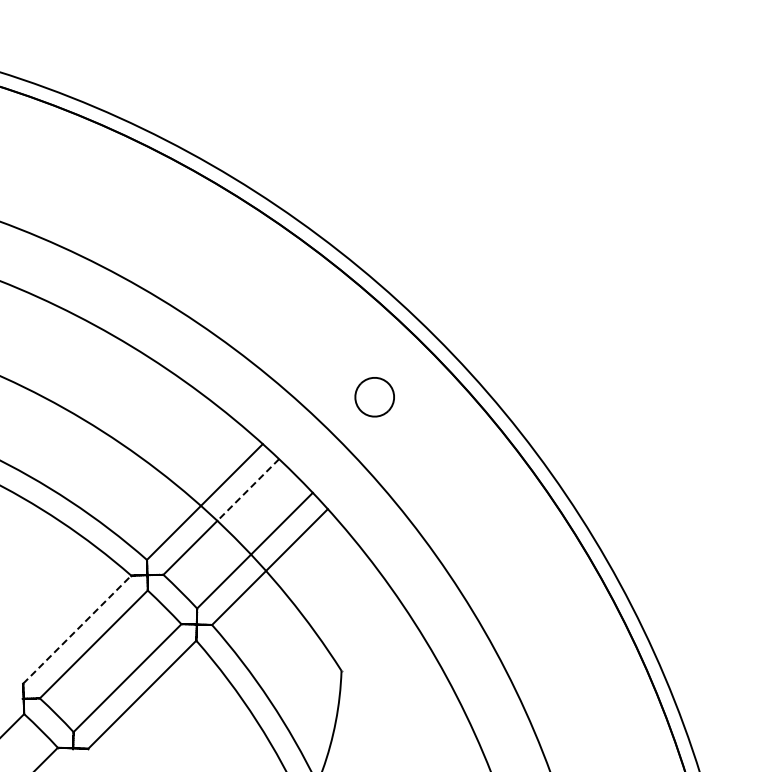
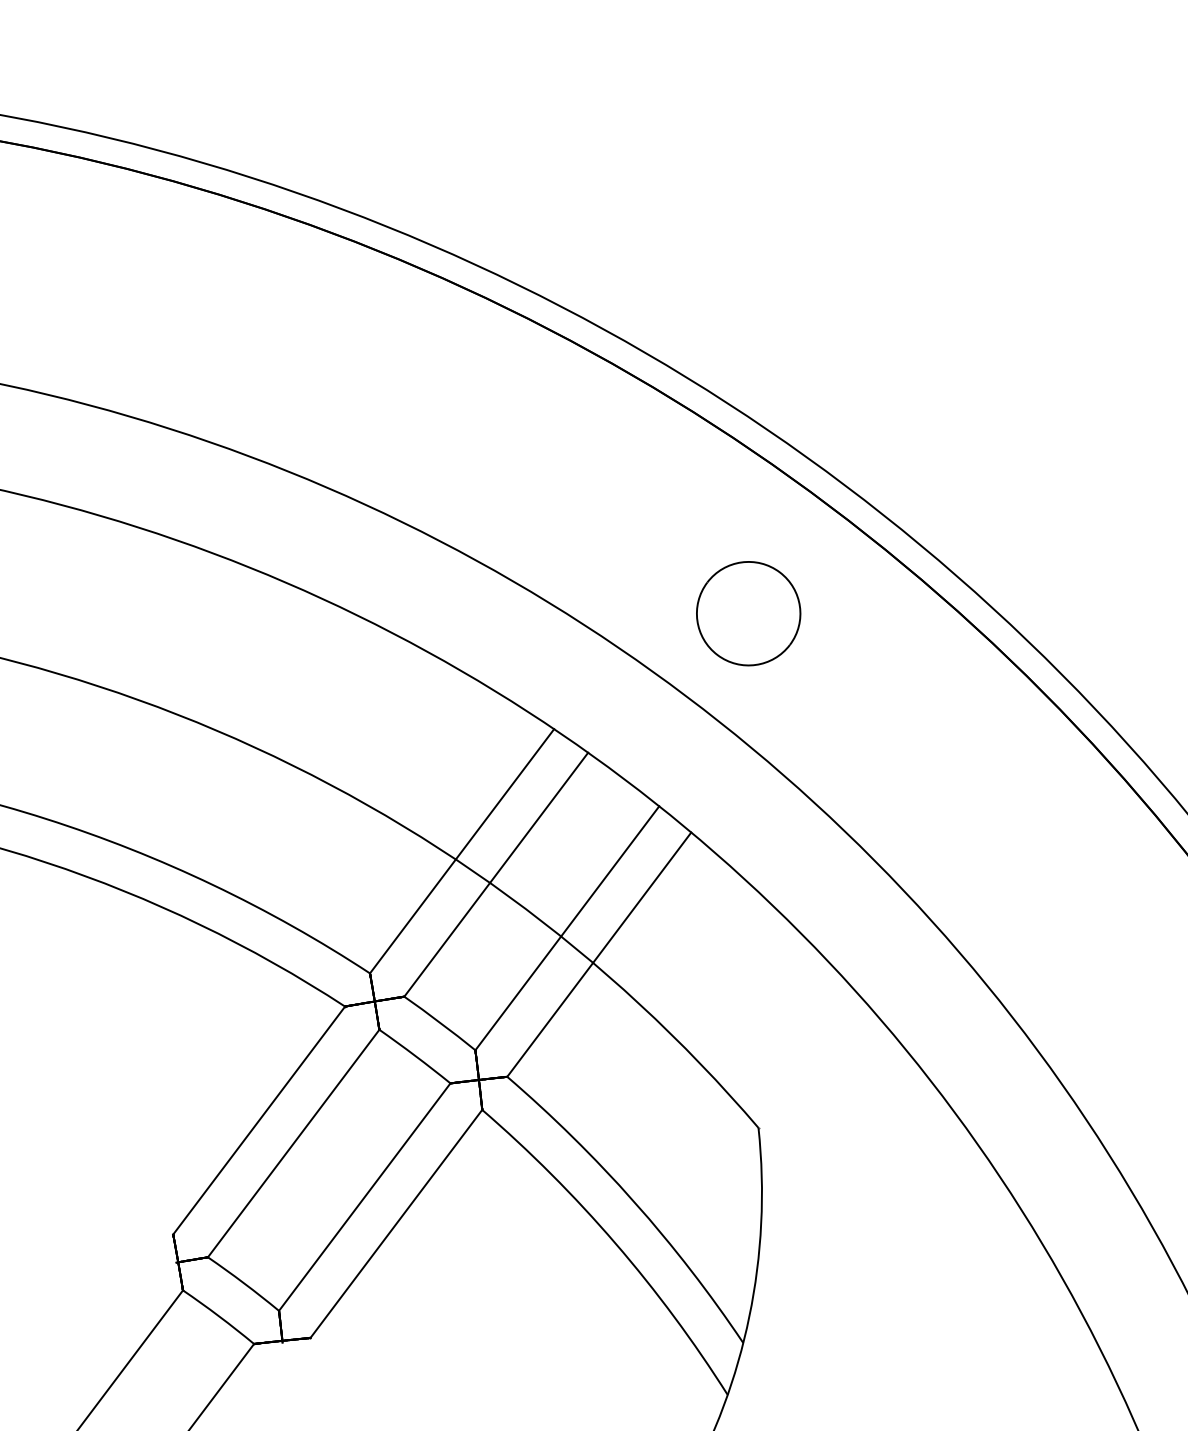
part: (374, 396) -> (748, 612), size x1.43
line: (248, 489) -> (539, 816), dashed -> solid
line: (77, 629) -> (259, 1120), dashed -> solid

